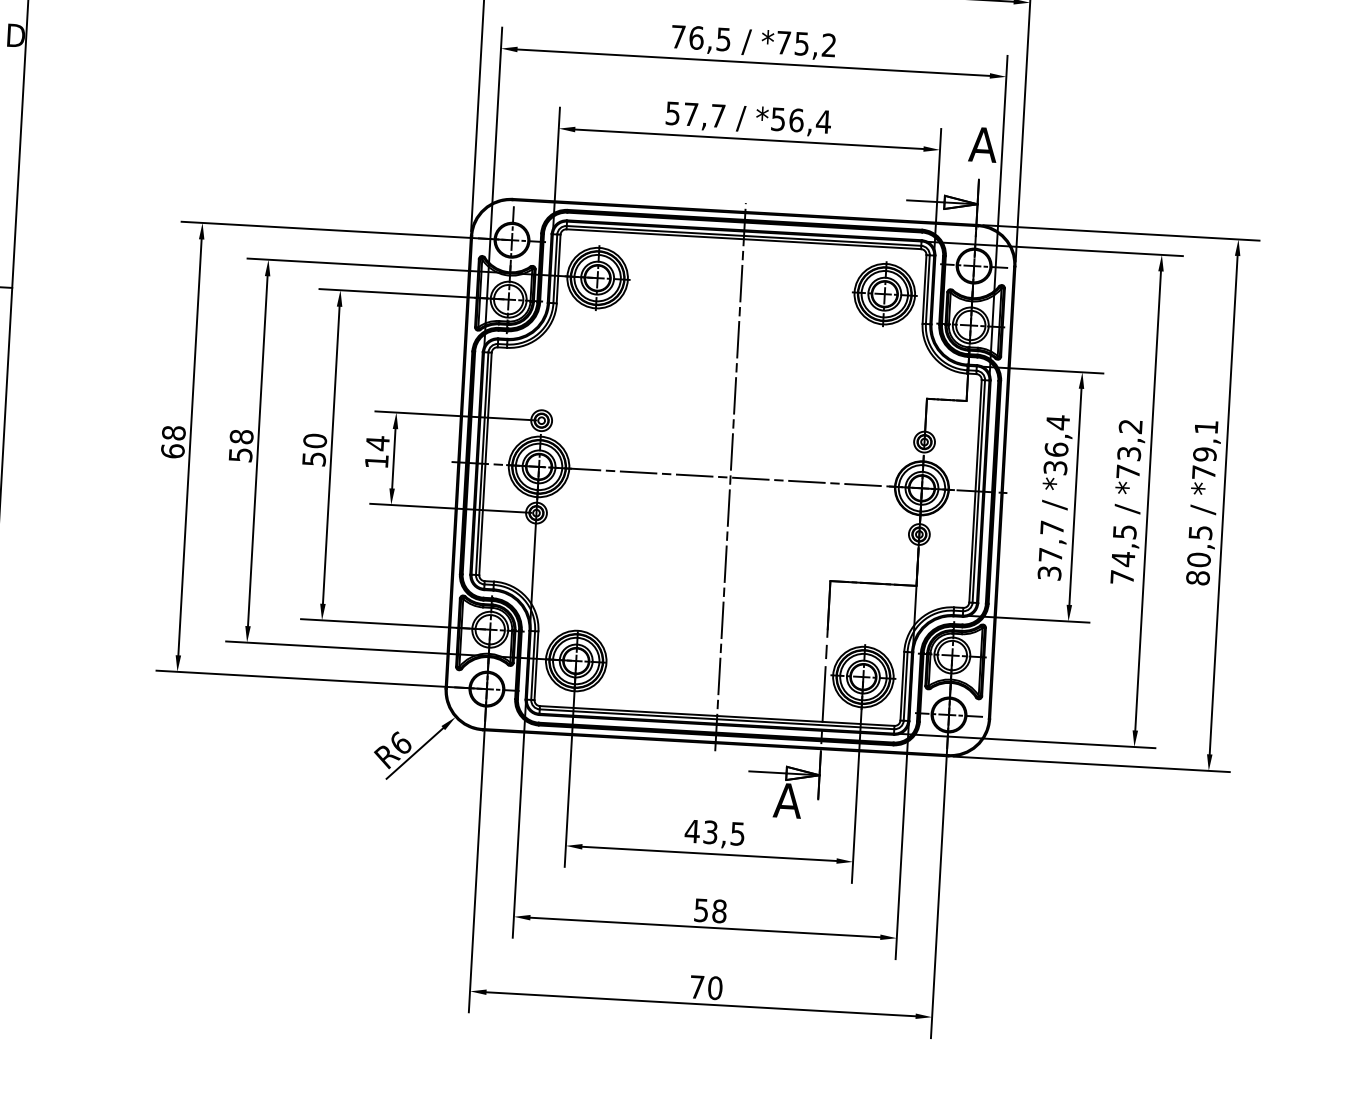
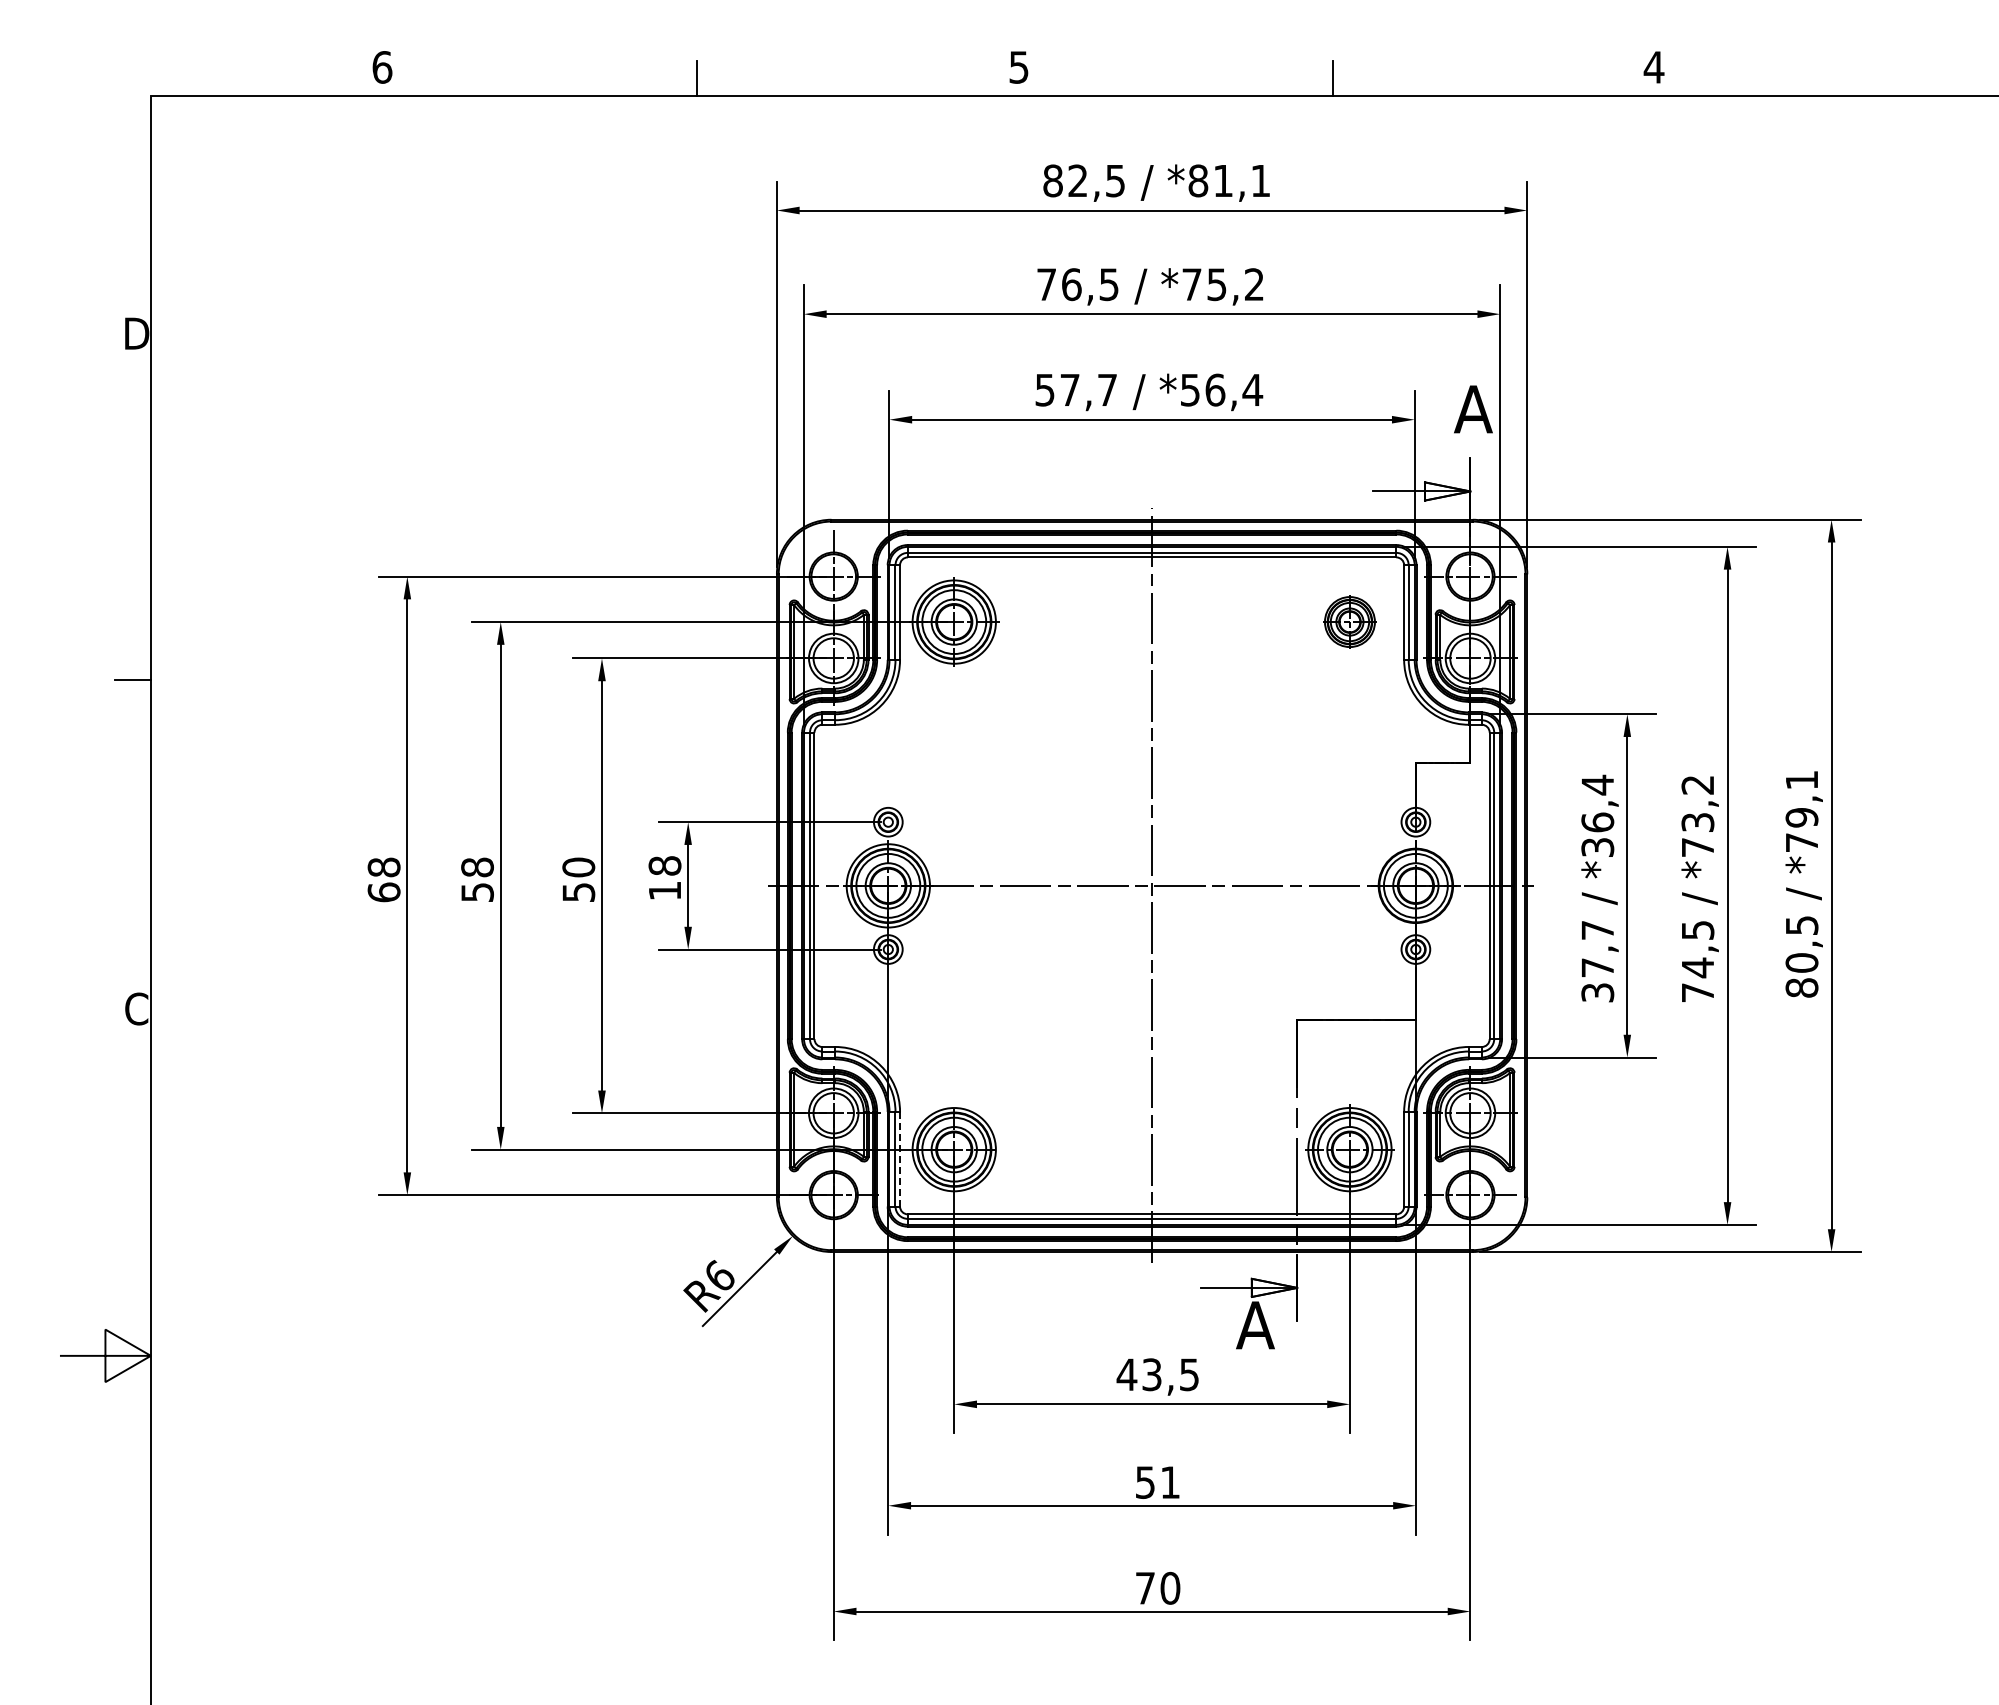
part: (884, 293) -> (1349, 621), size x0.6
text: (377, 443) -> (664, 865), 14 -> 18
line: (536, 665) -> (899, 1158), solid -> dashed
text: (719, 911) -> (1170, 1482), 58 -> 51

